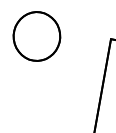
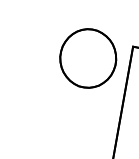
part: (37, 36) -> (88, 58), moved

